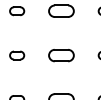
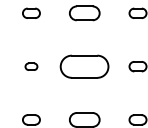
part: (17, 55) -> (31, 66), size x0.7
part: (61, 55) -> (84, 66), size x1.6

